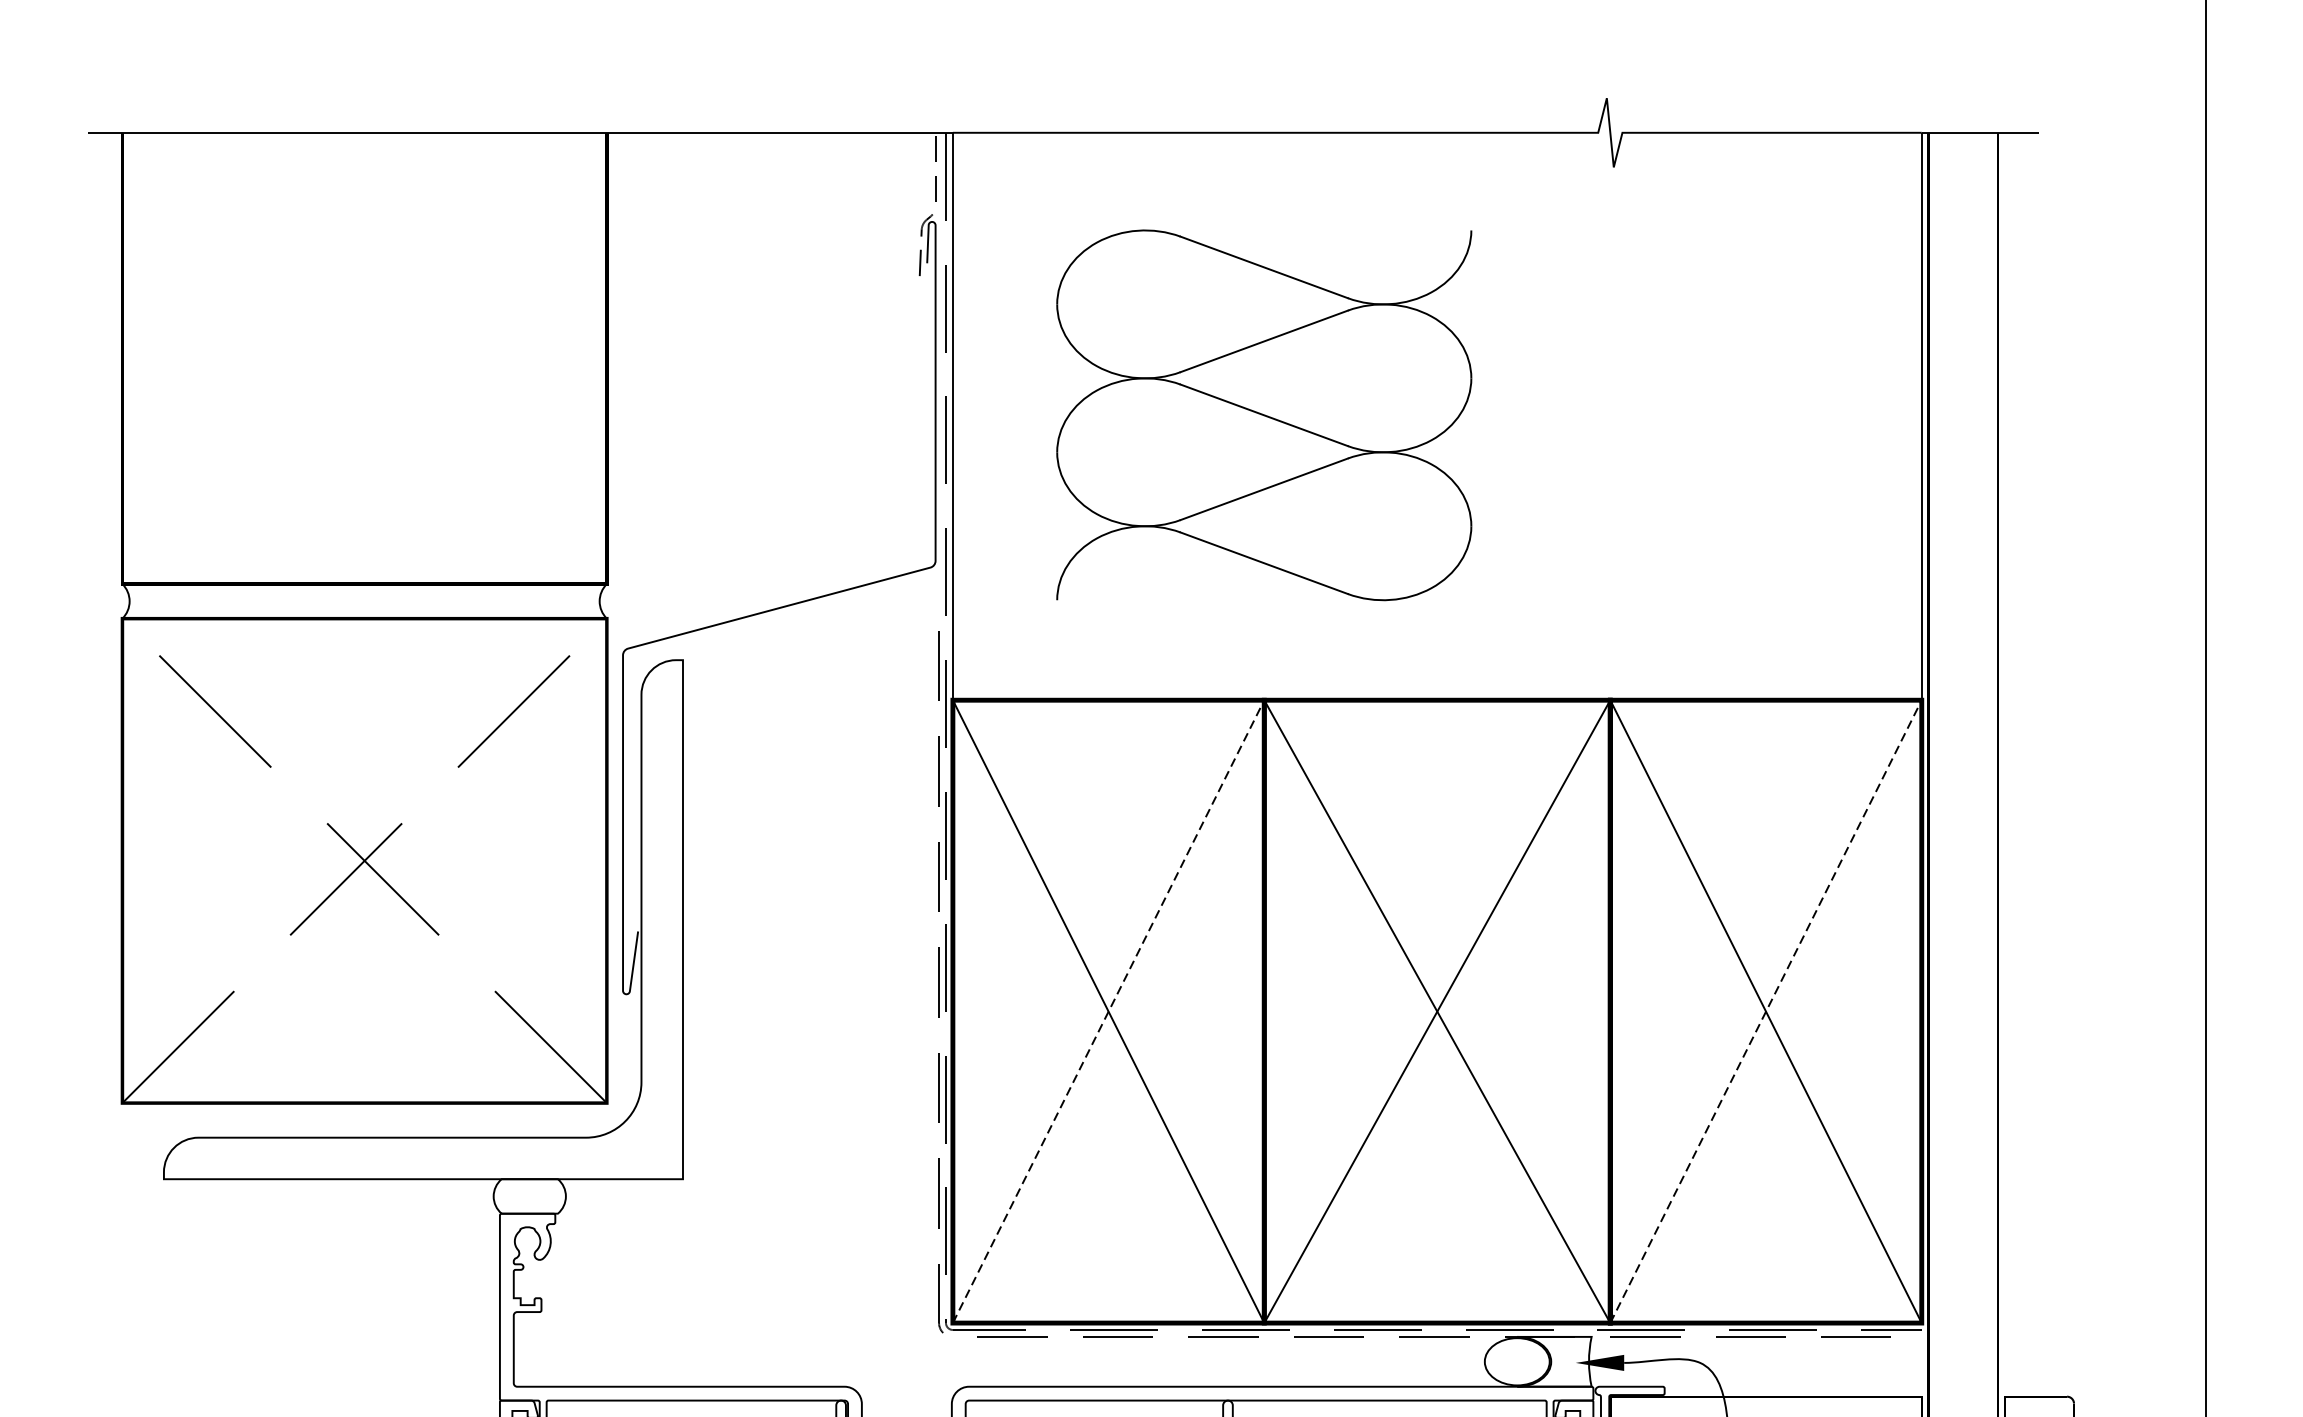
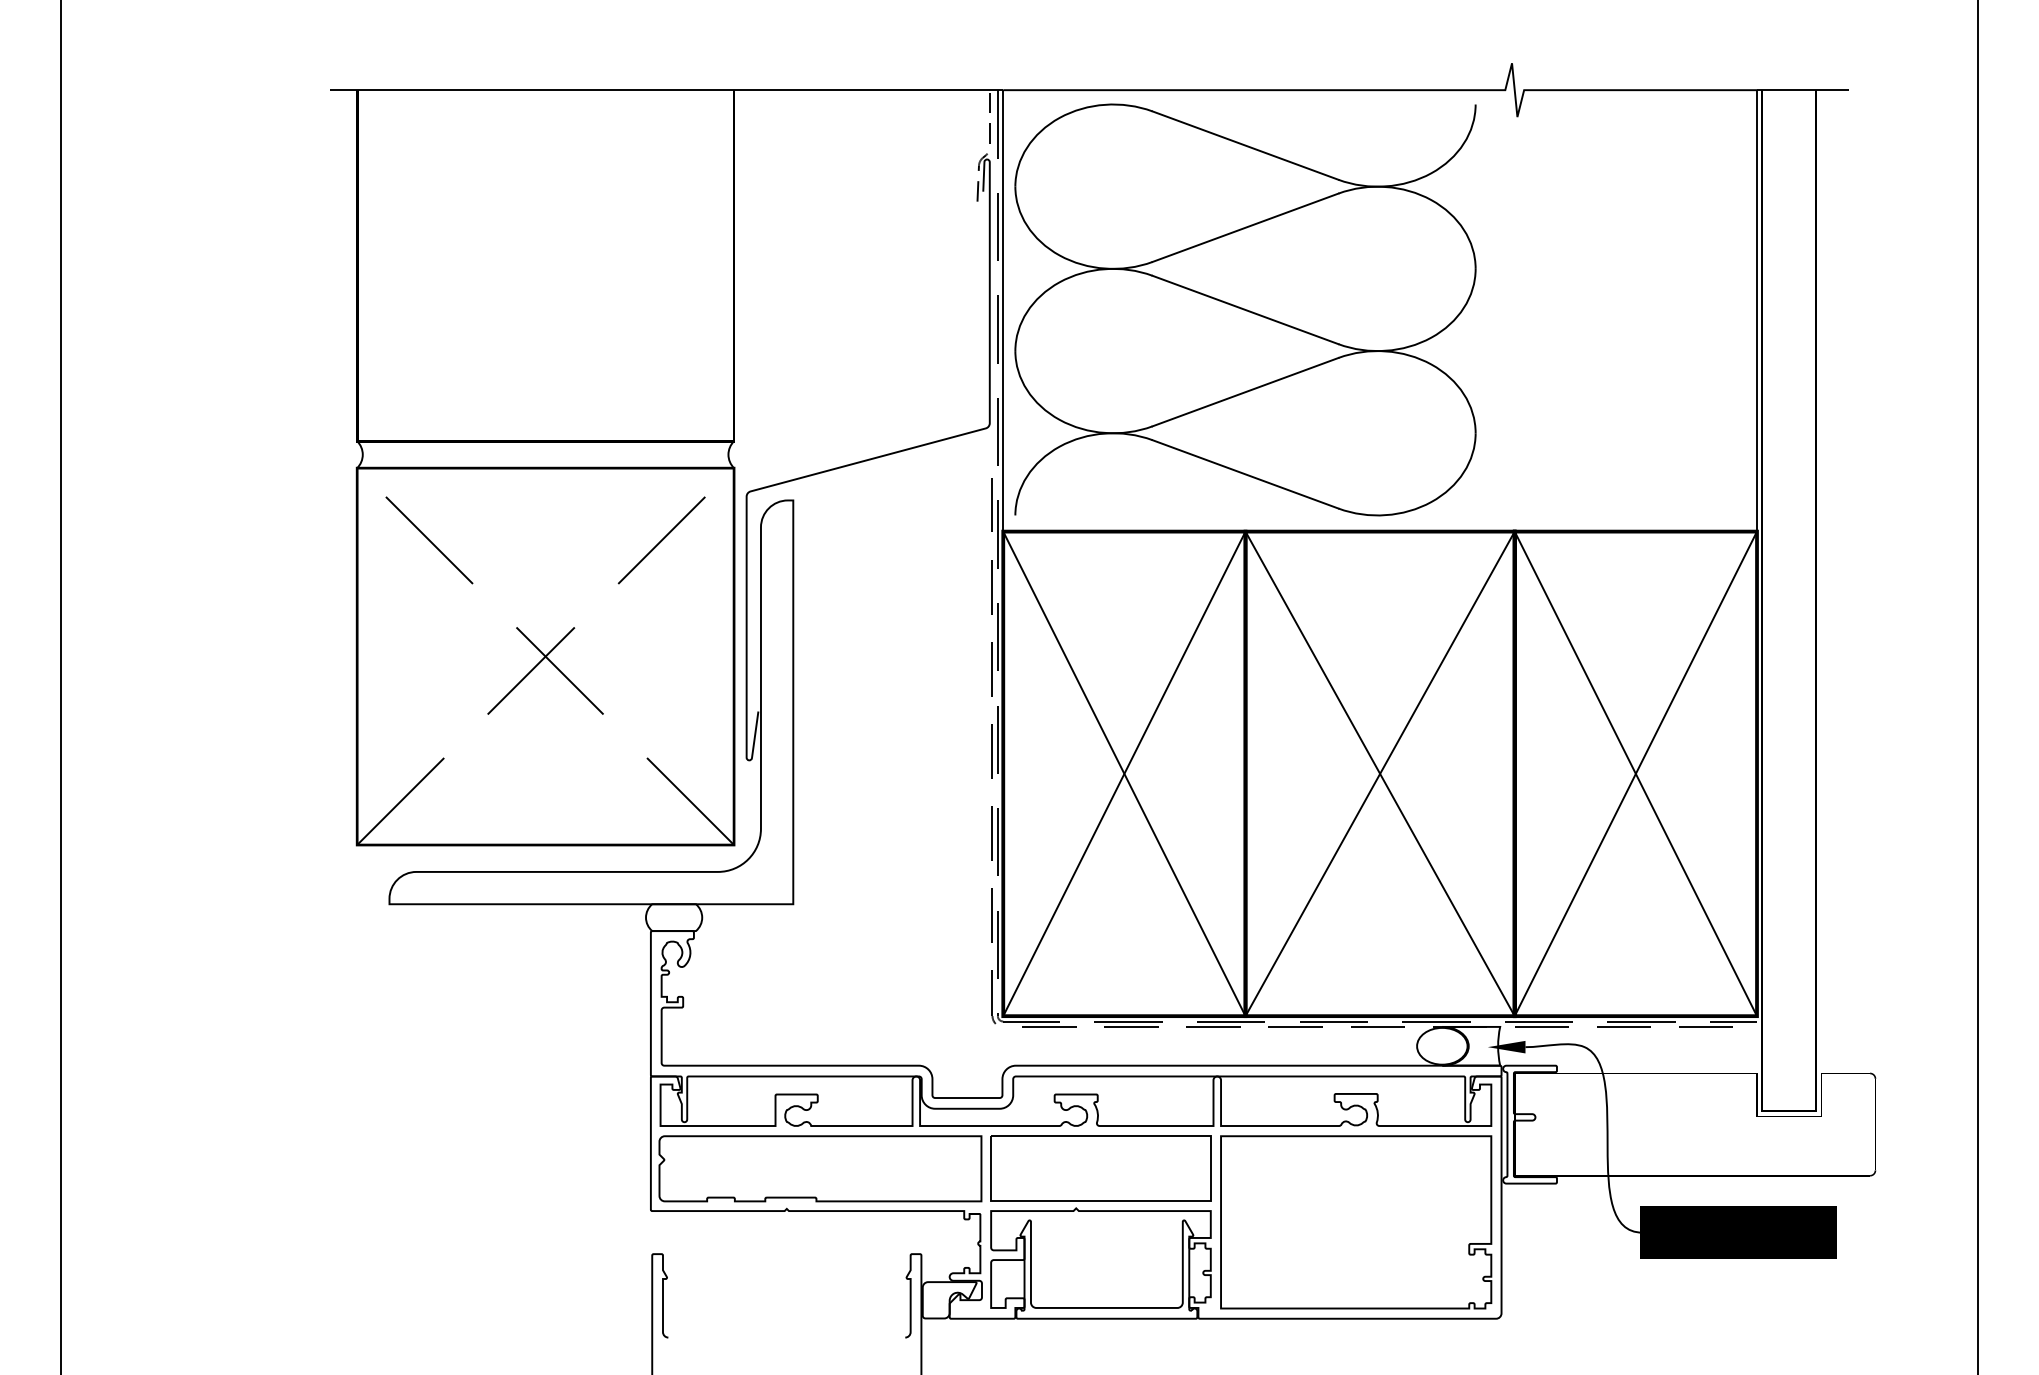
part: (1264, 414) -> (1245, 309), size x1.43
line: (1108, 1011) -> (1124, 773), dashed -> solid
line: (1765, 1011) -> (1635, 773), dashed -> solid

